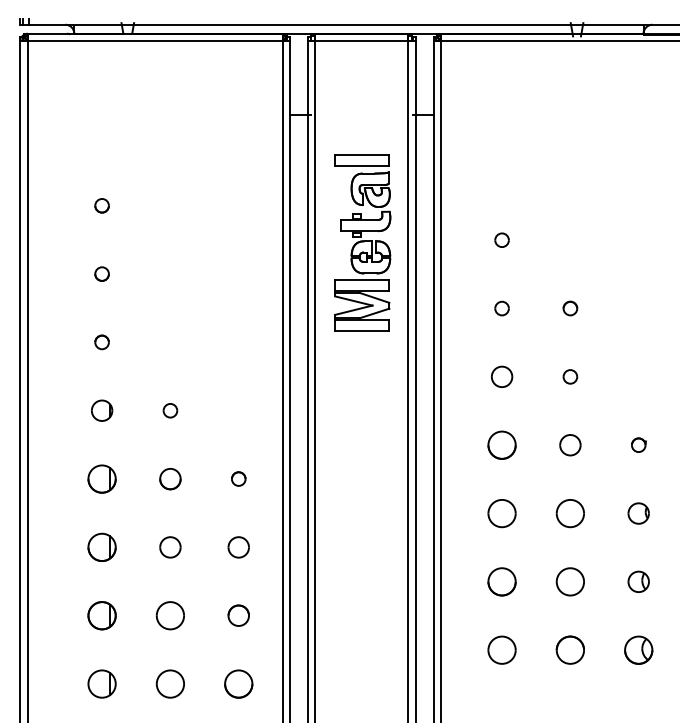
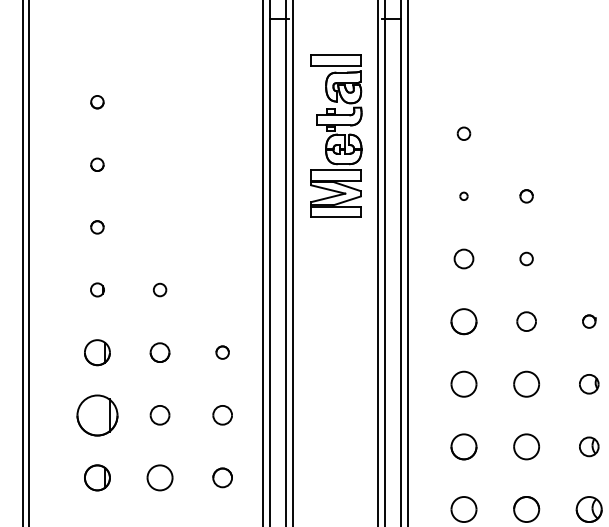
part: (501, 308) -> (463, 196), size x0.6
part: (102, 410) -> (97, 289), size x0.7
part: (101, 546) -> (96, 414), size x1.6

